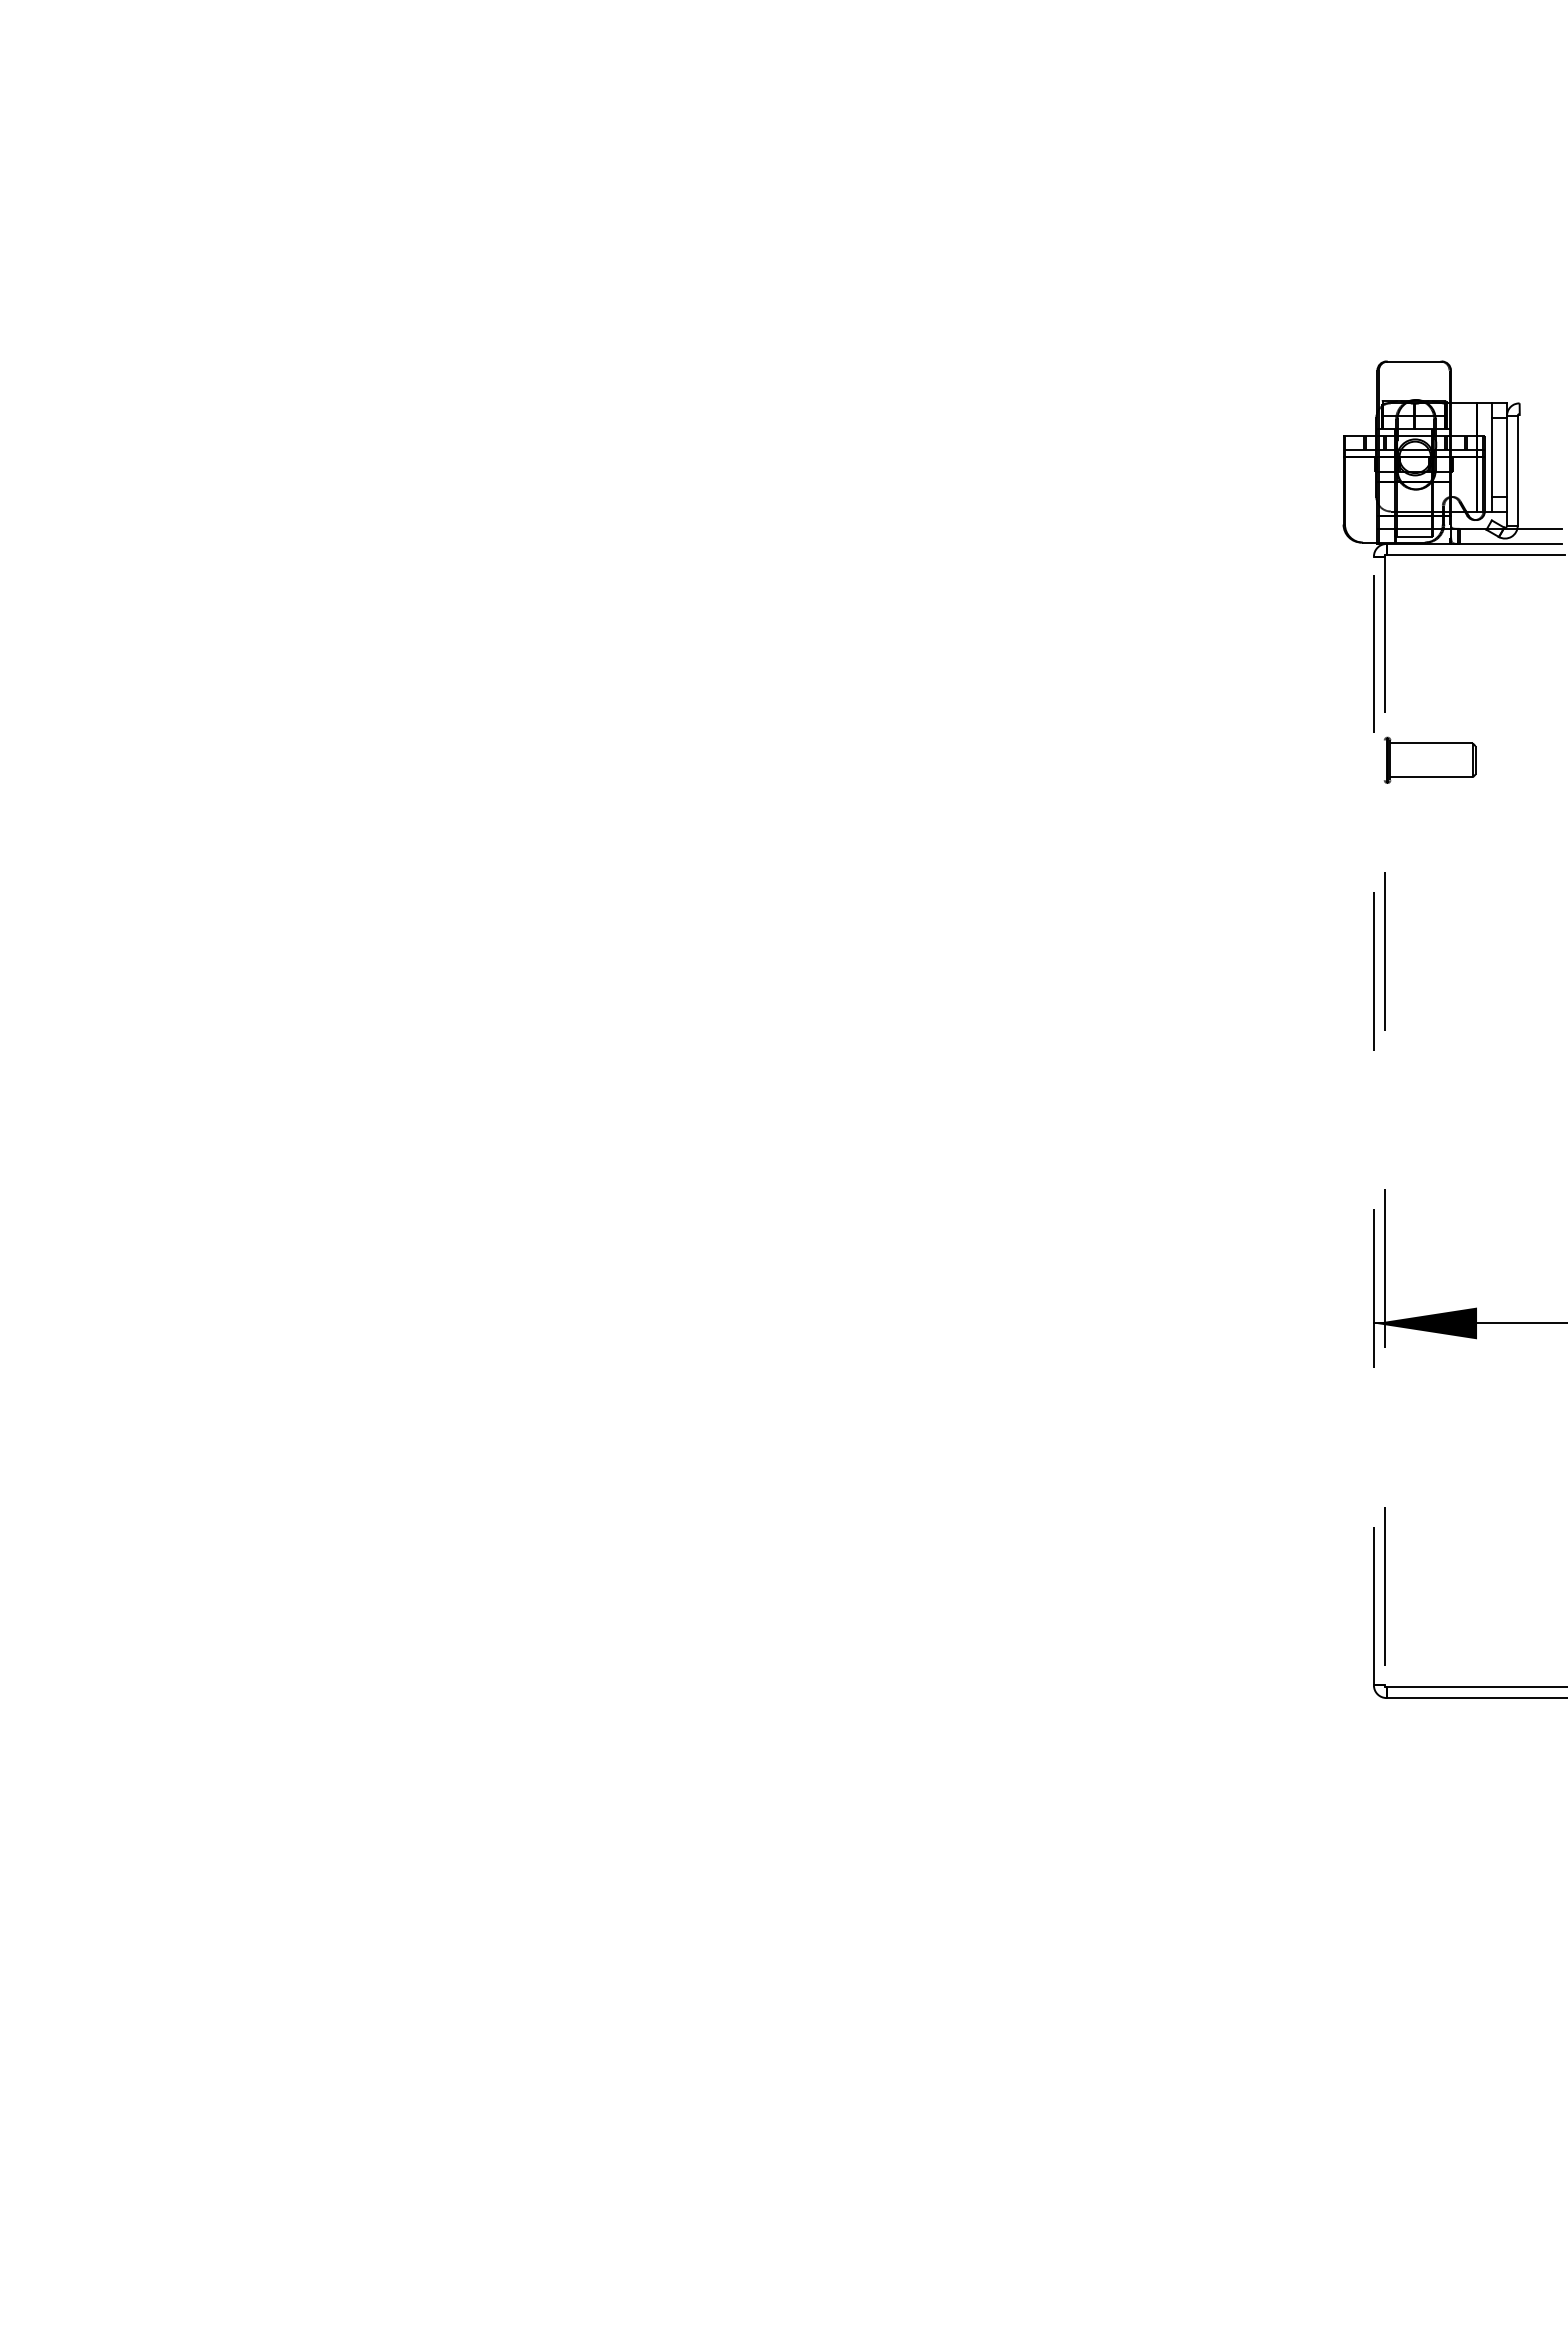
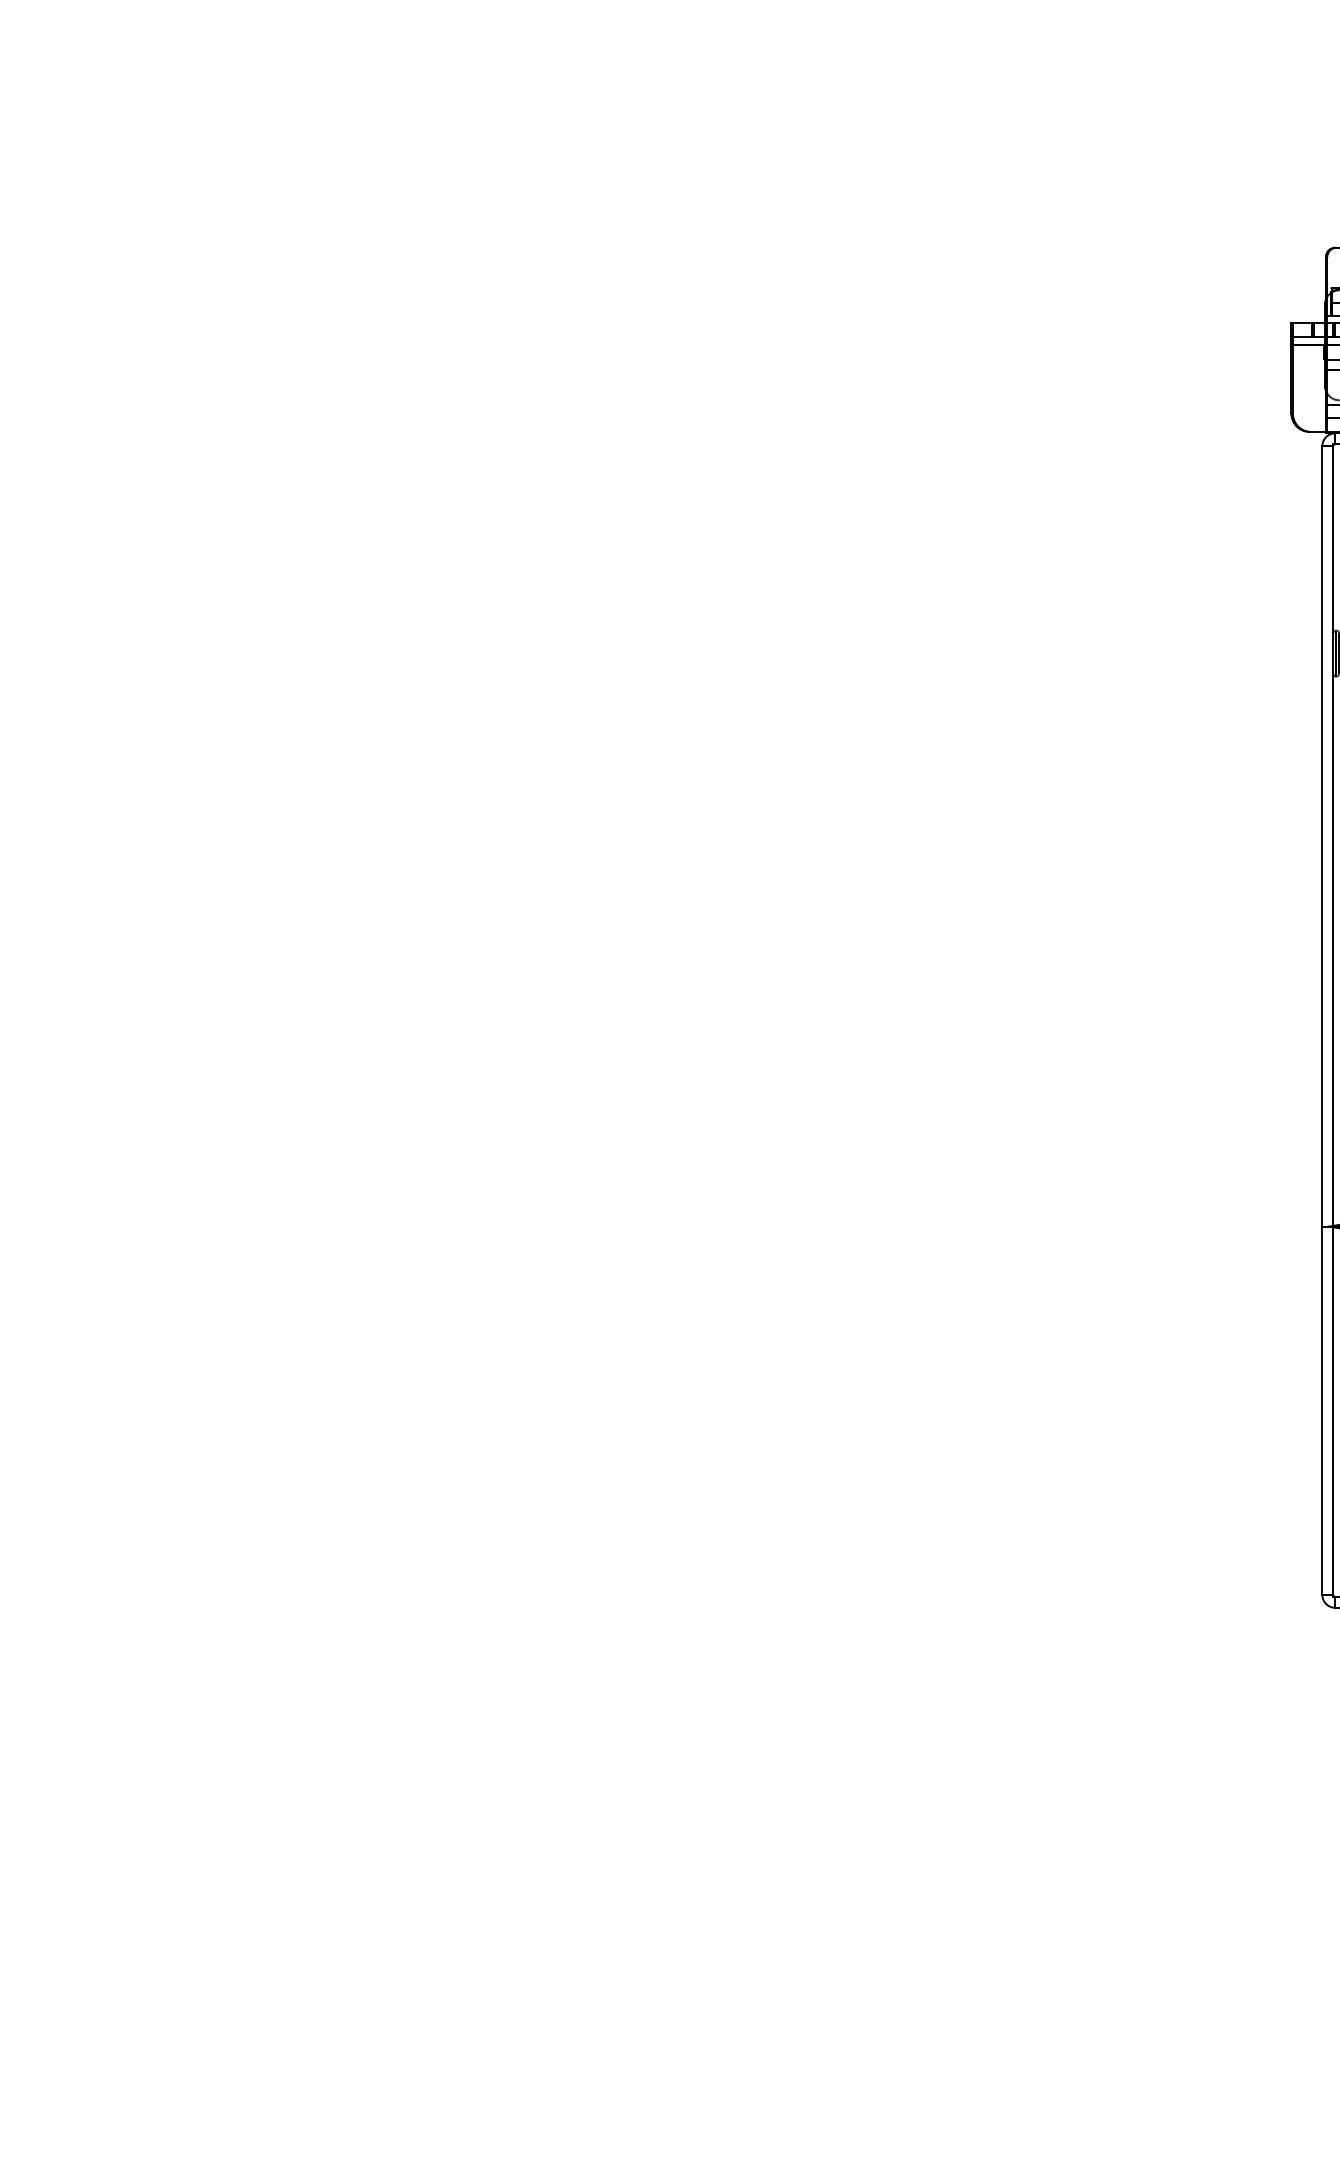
line: (1373, 1120) -> (1321, 1020), dashed -> solid
line: (1384, 1121) -> (1333, 1021), dashed -> solid

